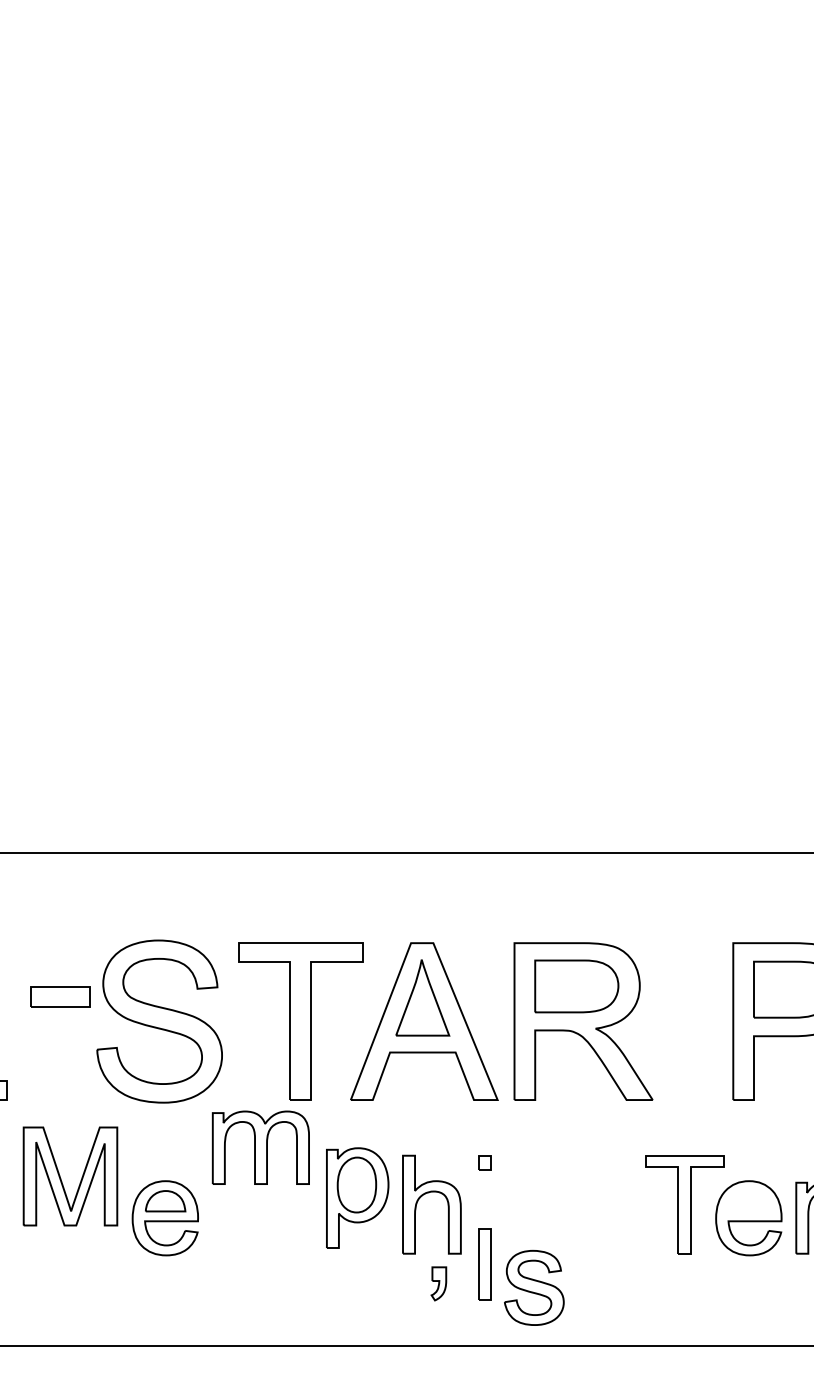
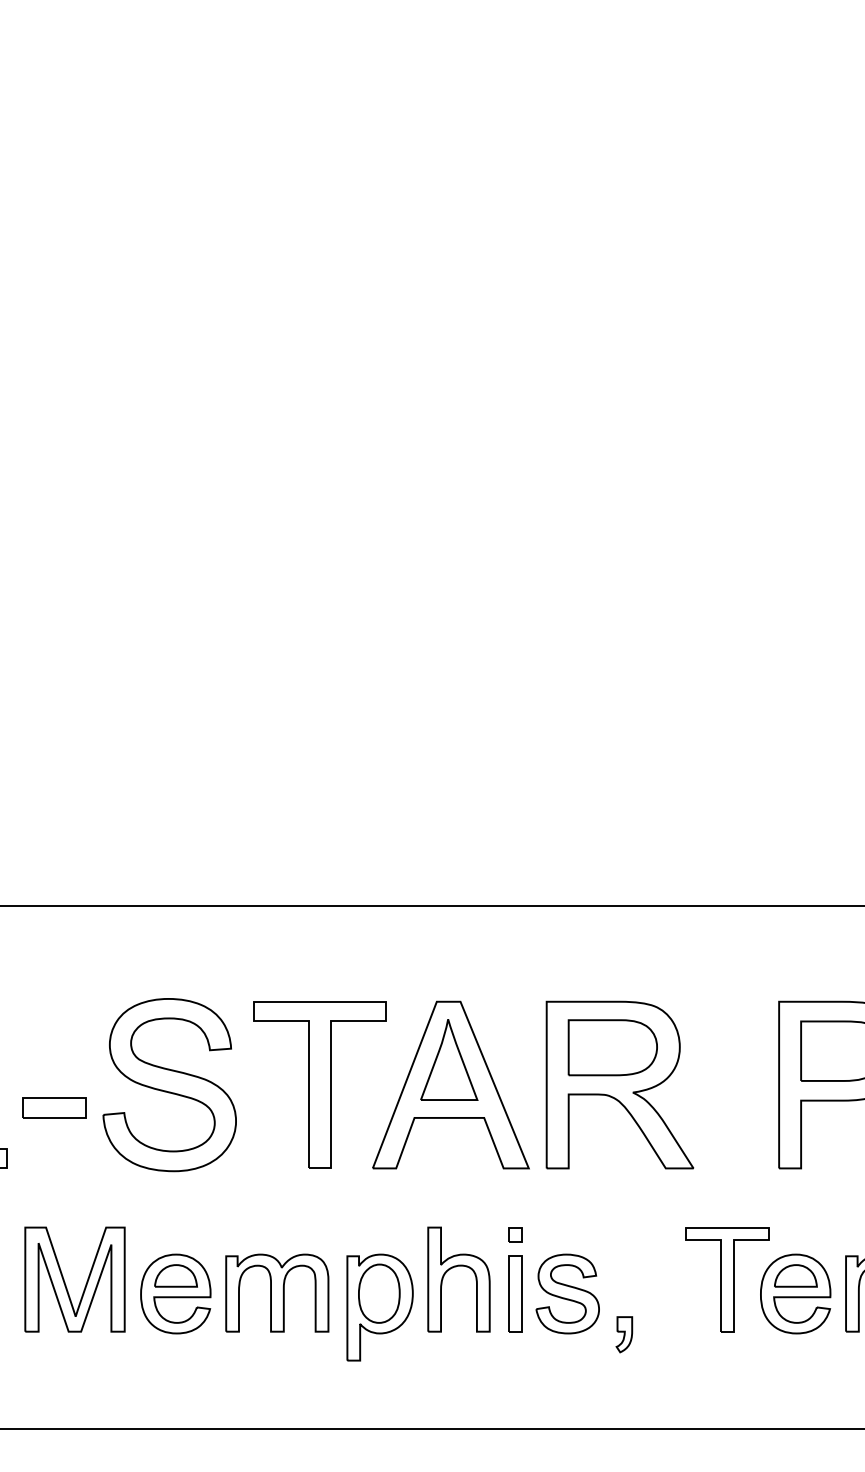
part: (60, 996) -> (54, 1107), moved
part: (261, 1147) -> (277, 1292), moved
part: (61, 1179) -> (65, 1282), moved
part: (357, 1198) -> (379, 1307), moved
part: (748, 1200) -> (795, 1275), added
part: (485, 1263) -> (515, 1293), moved
part: (439, 1283) -> (624, 1334), moved
part: (534, 1287) -> (567, 1293), moved

